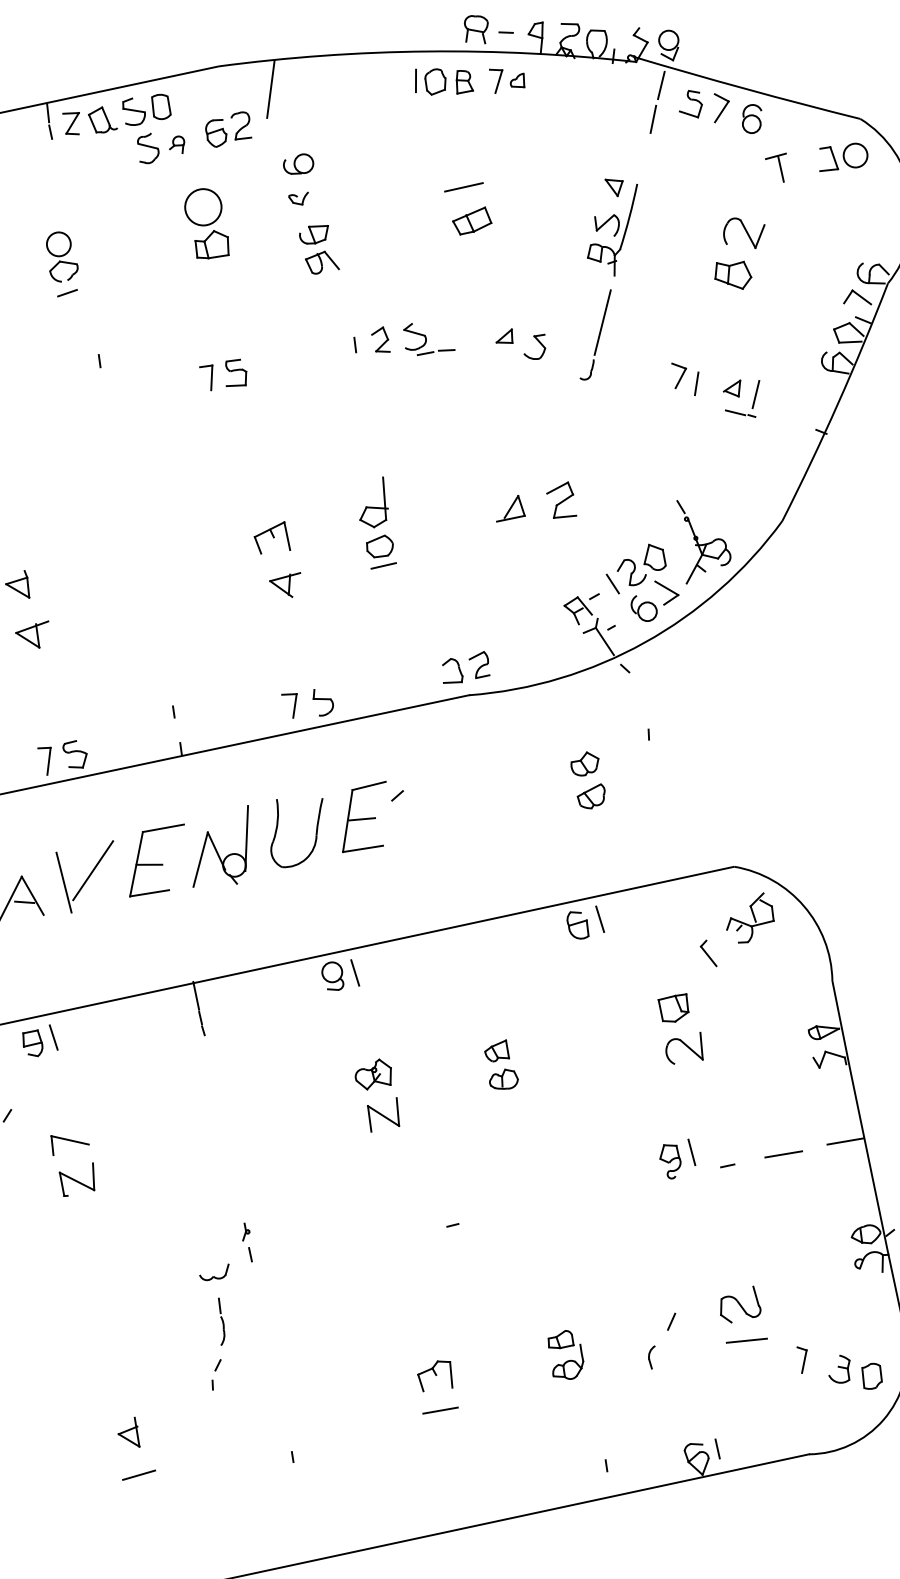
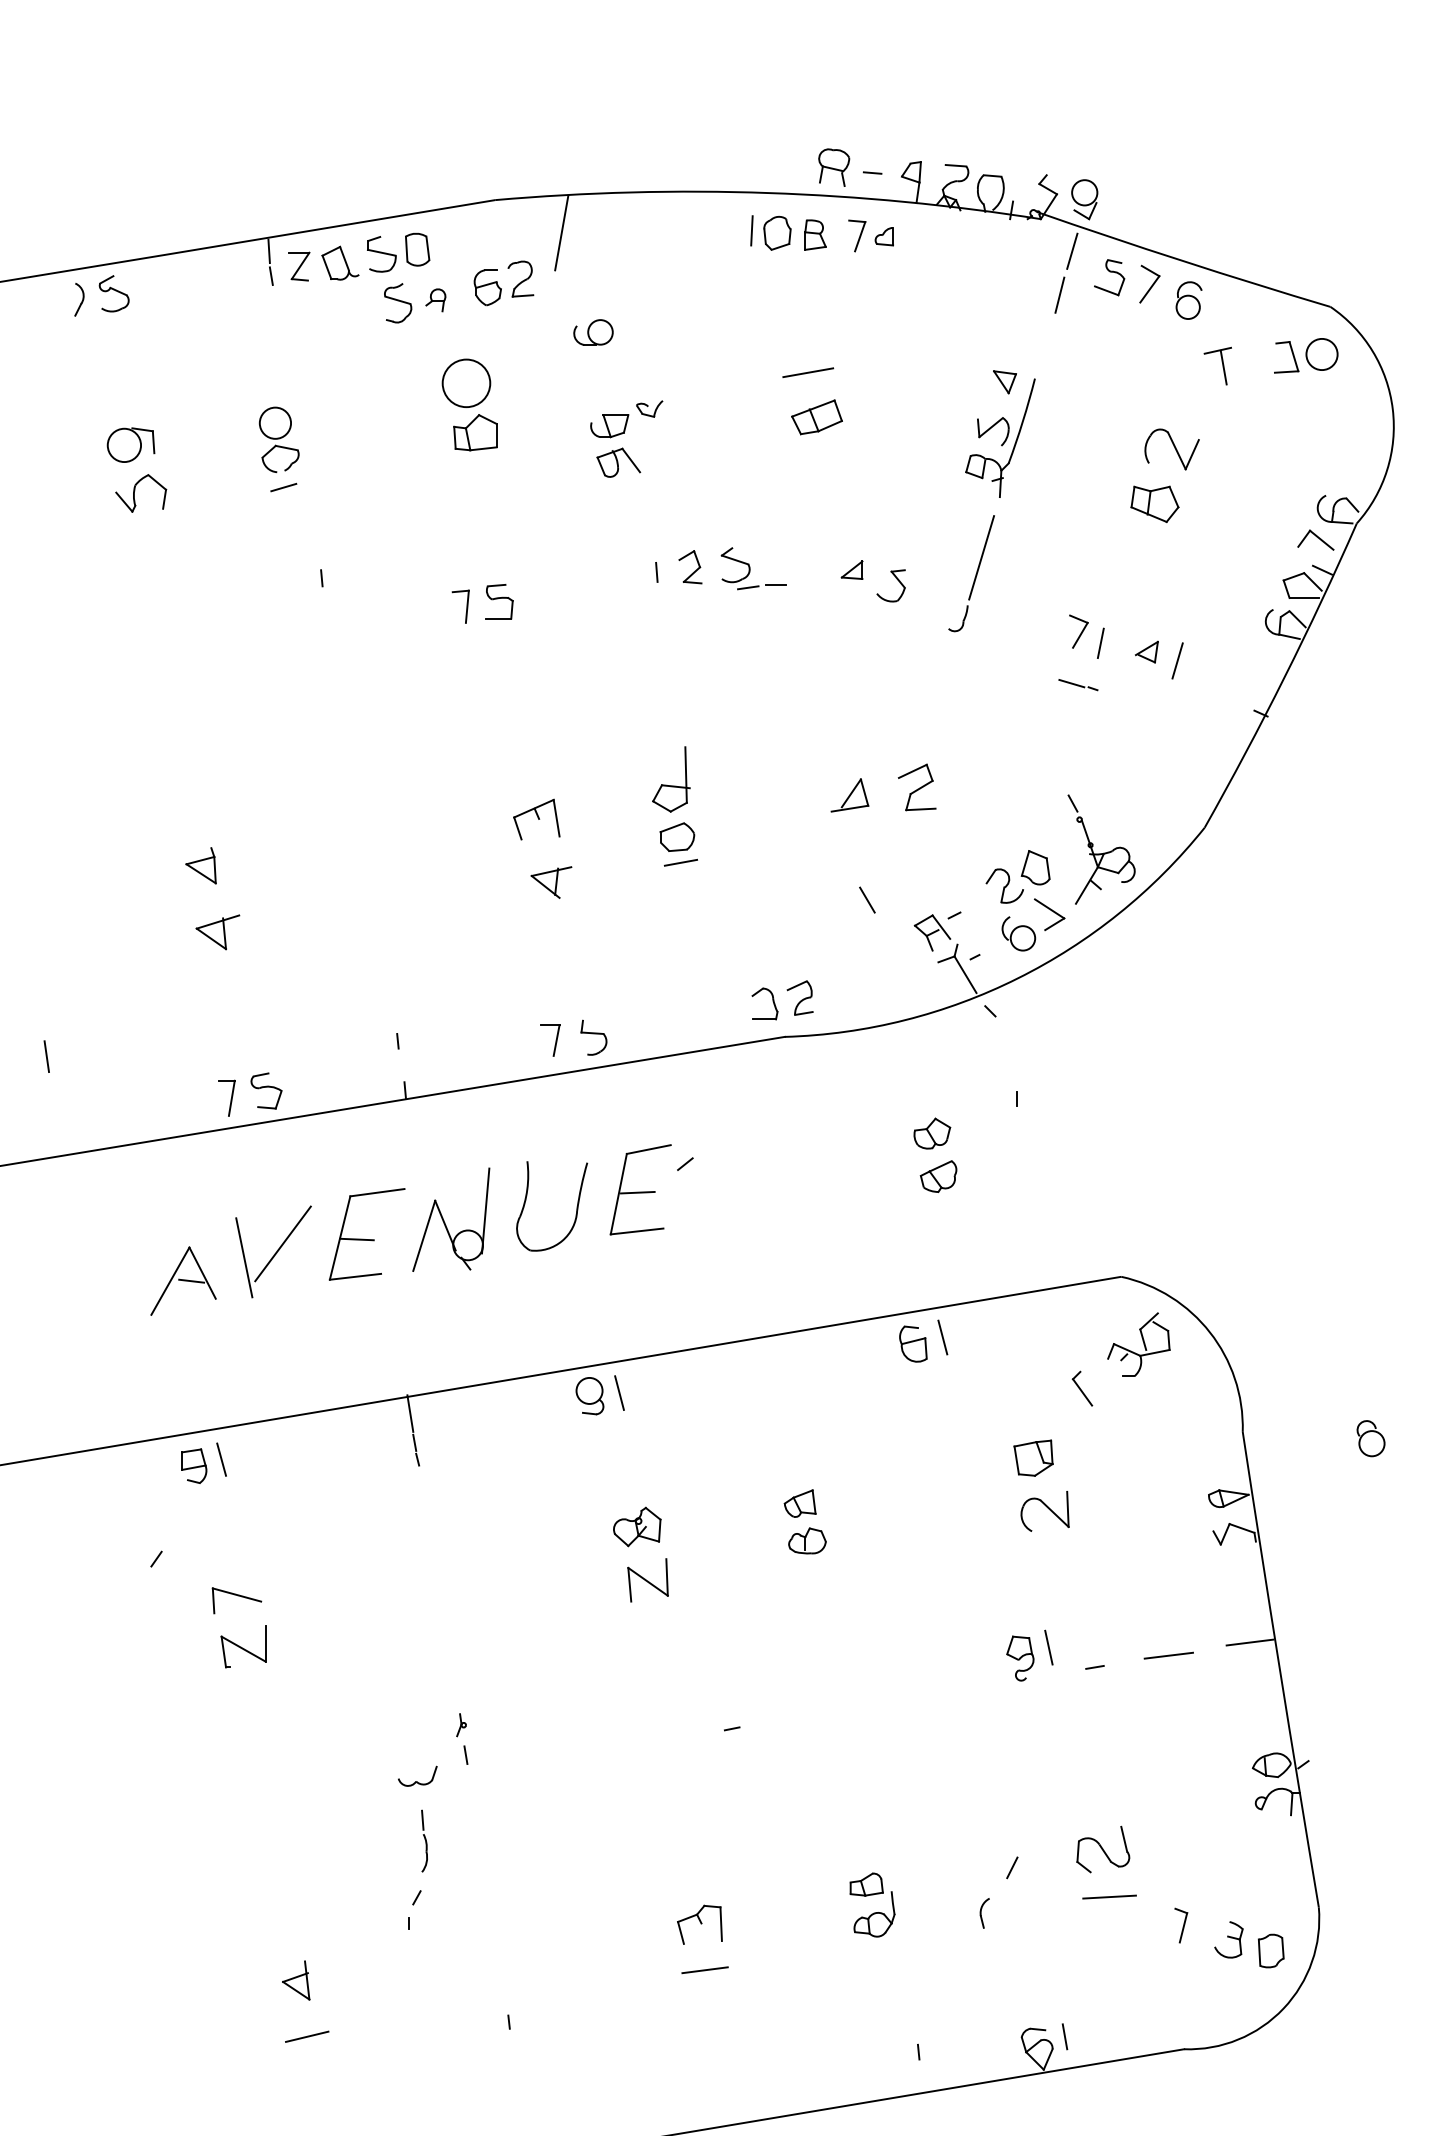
part: (298, 198) -> (649, 408), moved
part: (740, 414) -> (1078, 685), moved
line: (612, 583) -> (867, 899), moved

